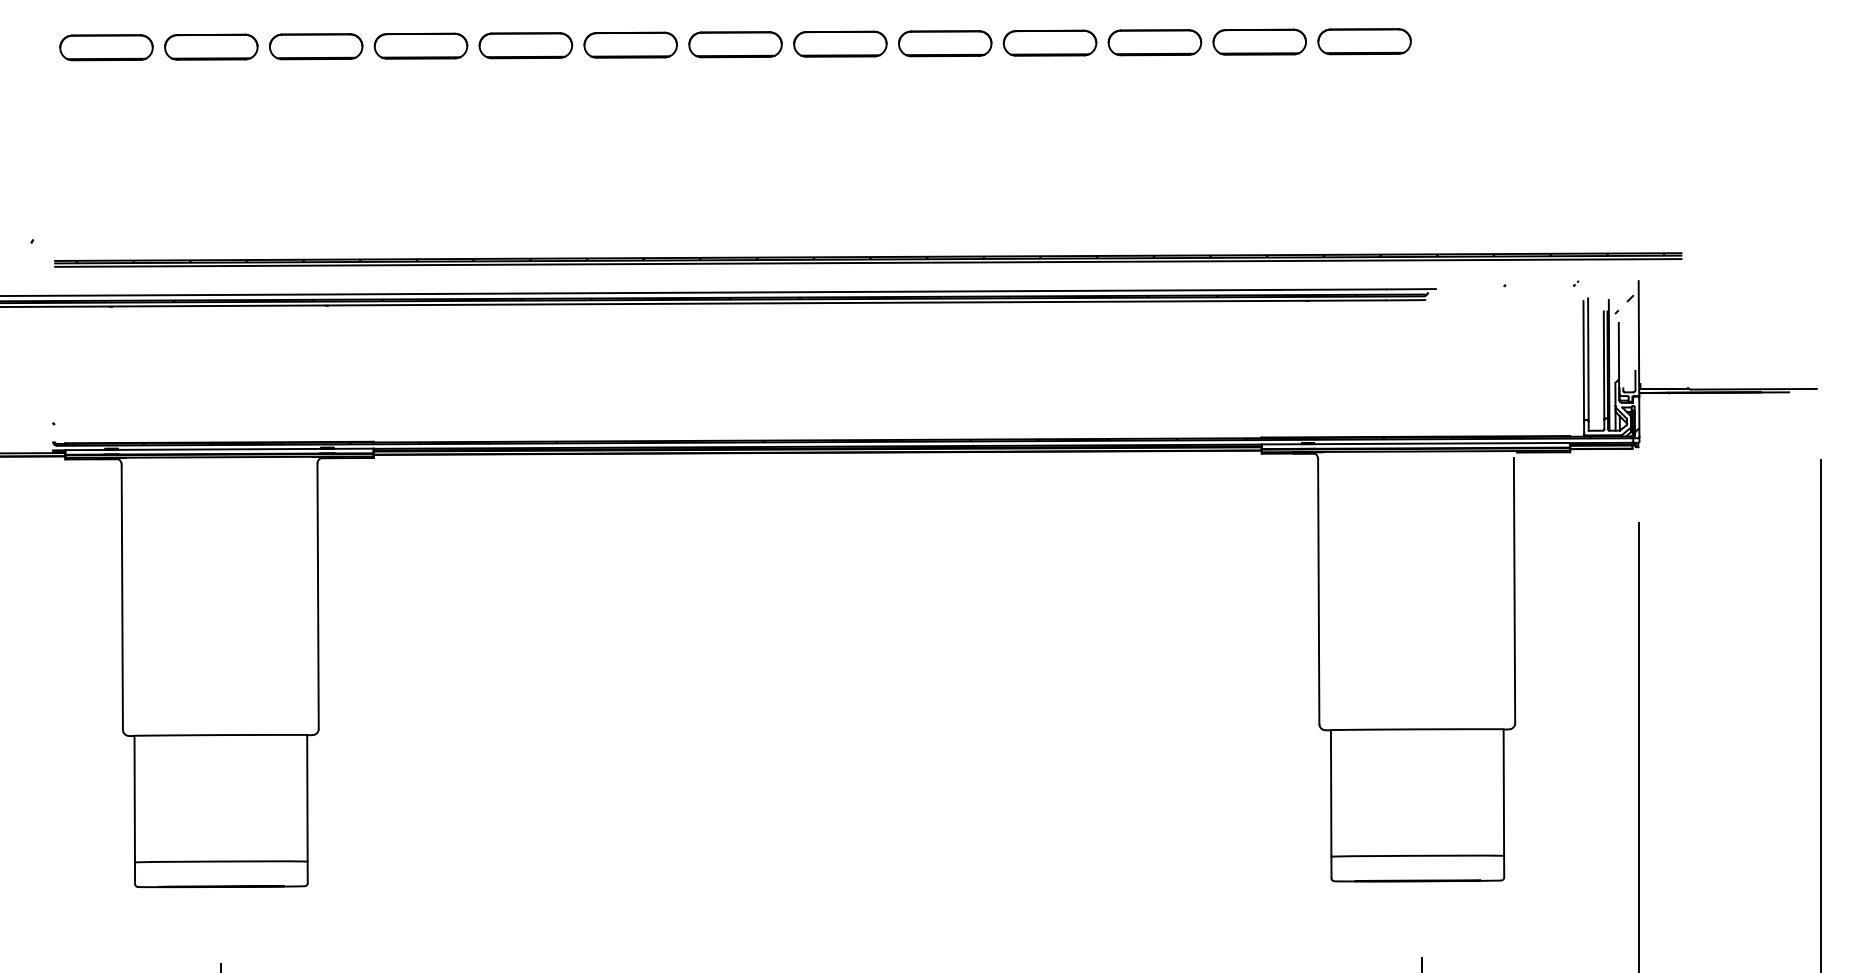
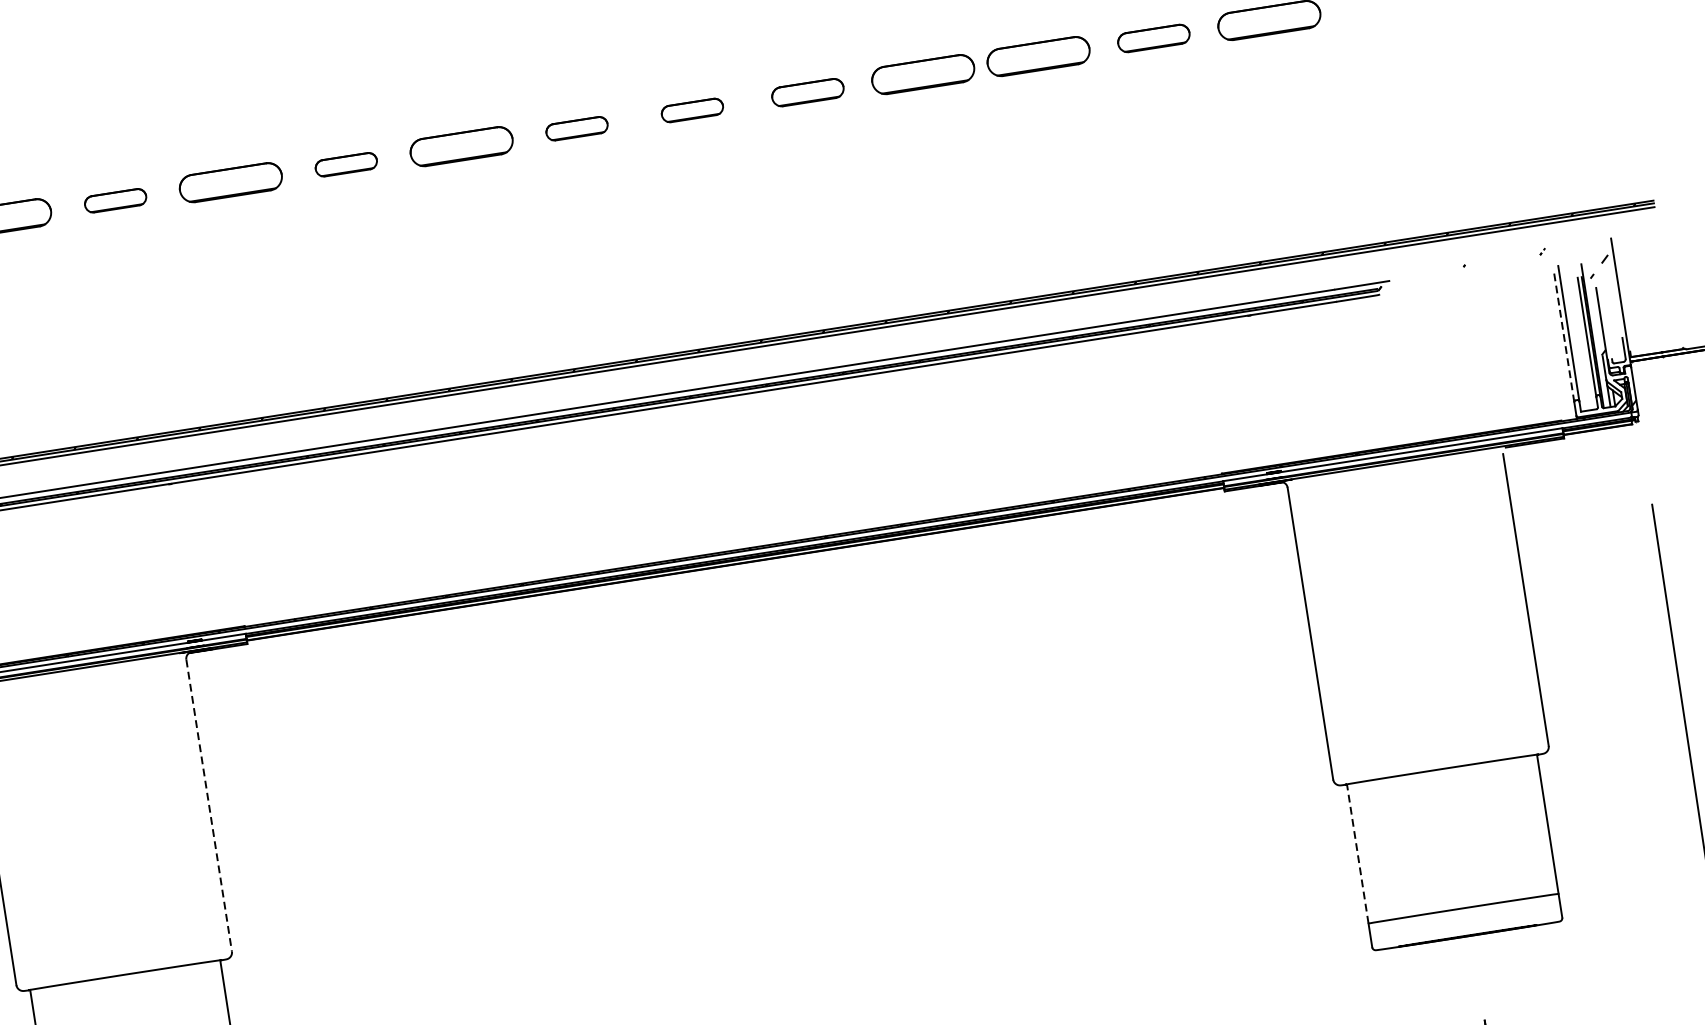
part: (1259, 41) -> (1153, 37), size x0.7
part: (840, 43) -> (692, 109), size x0.6
part: (945, 43) -> (808, 92), size x0.7
part: (735, 44) -> (576, 128), size x0.6
part: (525, 45) -> (345, 164), size x0.6
part: (316, 46) -> (115, 200), size x0.6
line: (1583, 360) -> (1563, 335), solid -> dashed
line: (318, 596) -> (209, 805), solid -> dashed
line: (1331, 792) -> (1357, 852), solid -> dashed

